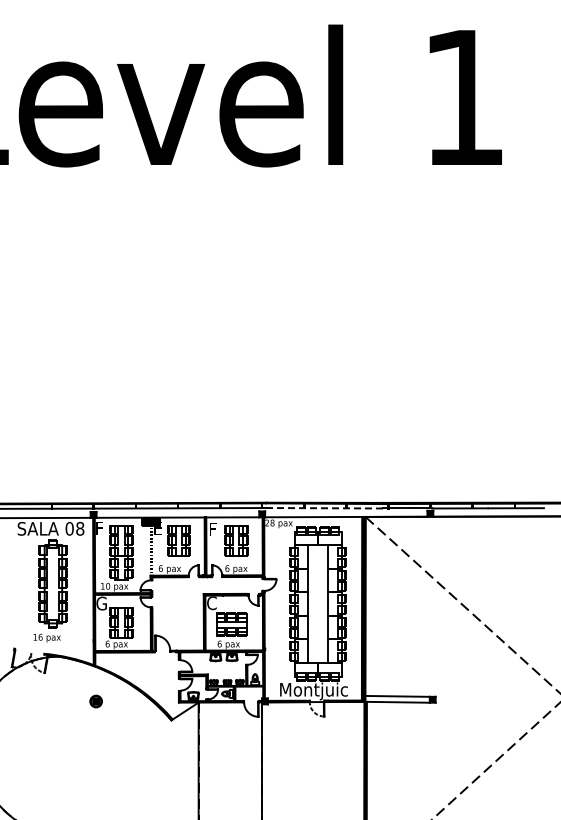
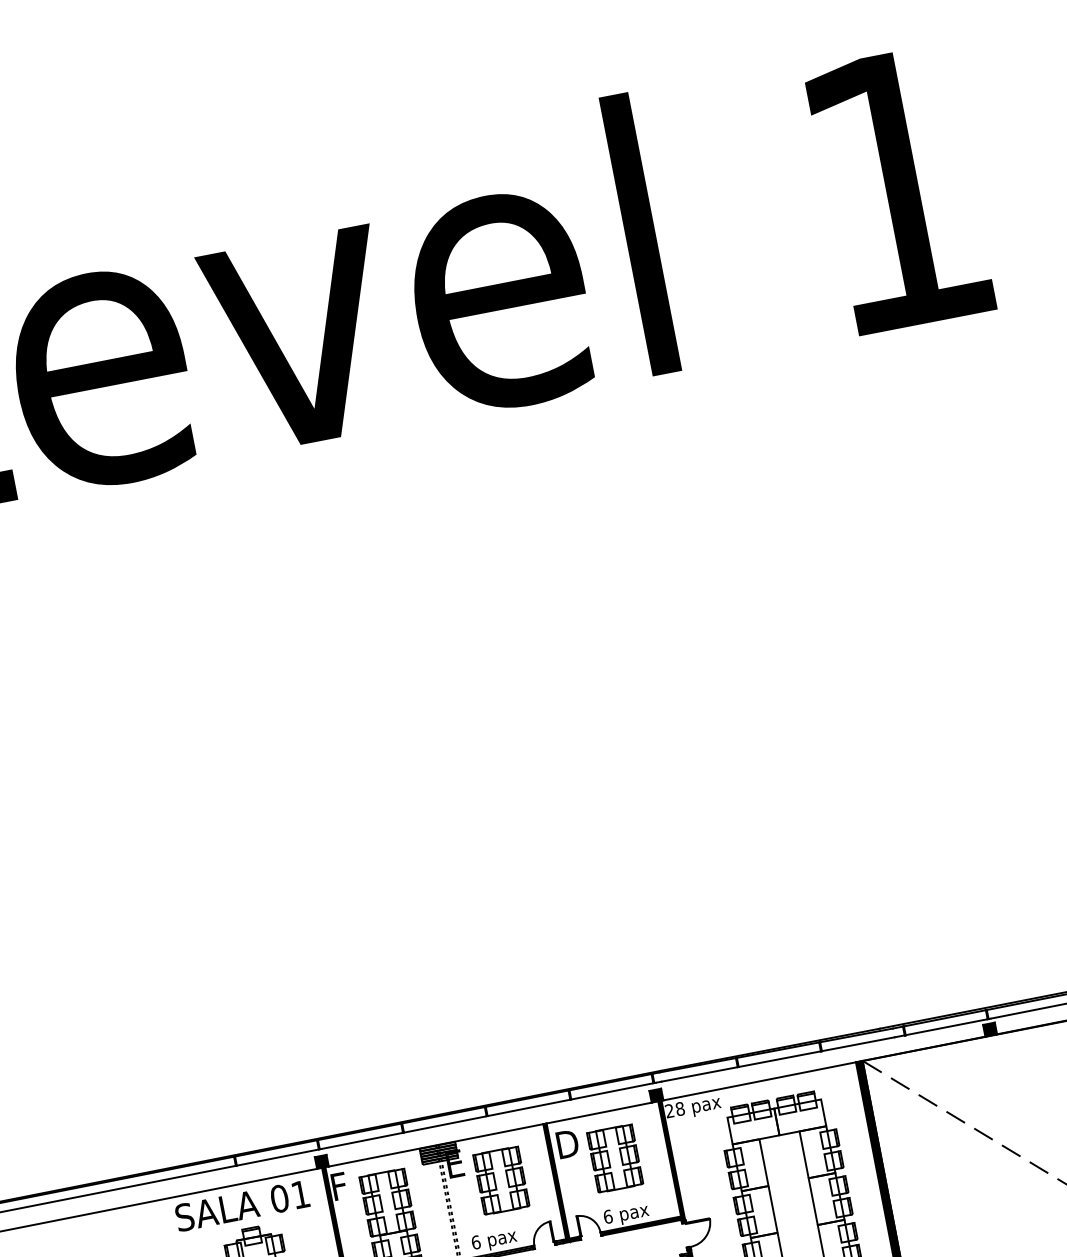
line: (324, 508) -> (777, 1060), dashed -> solid
text: (80, 528) -> (301, 1193), 08 -> 01
text: (214, 529) -> (567, 1144), F -> D

